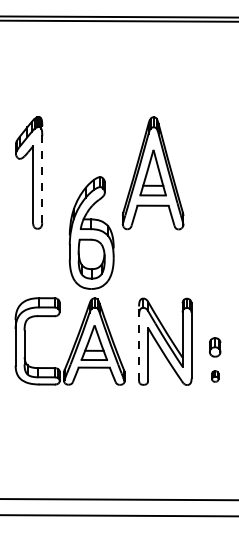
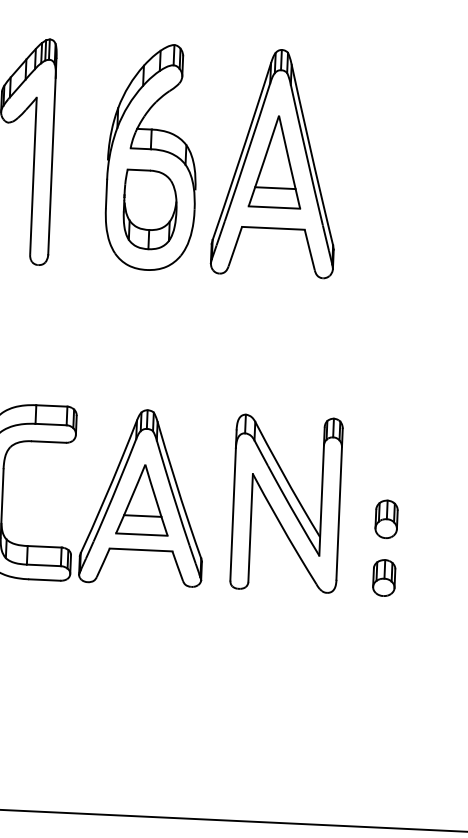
line: (42, 174) -> (52, 155), dashed -> solid
part: (91, 232) -> (151, 156), moved
line: (139, 343) -> (234, 505), dashed -> solid
part: (215, 376) -> (384, 578), size x1.67

